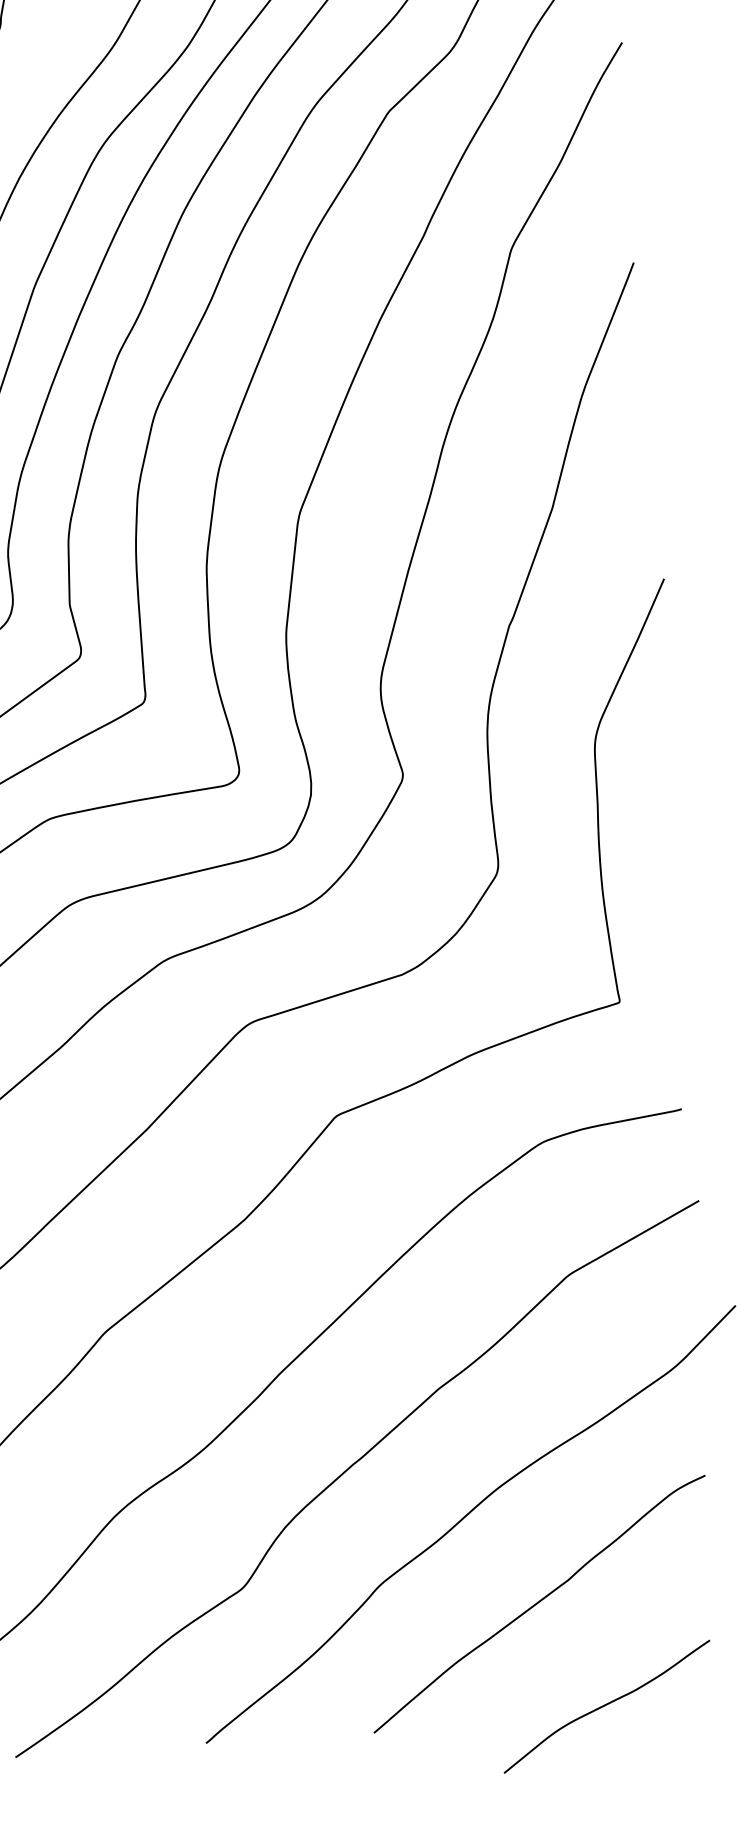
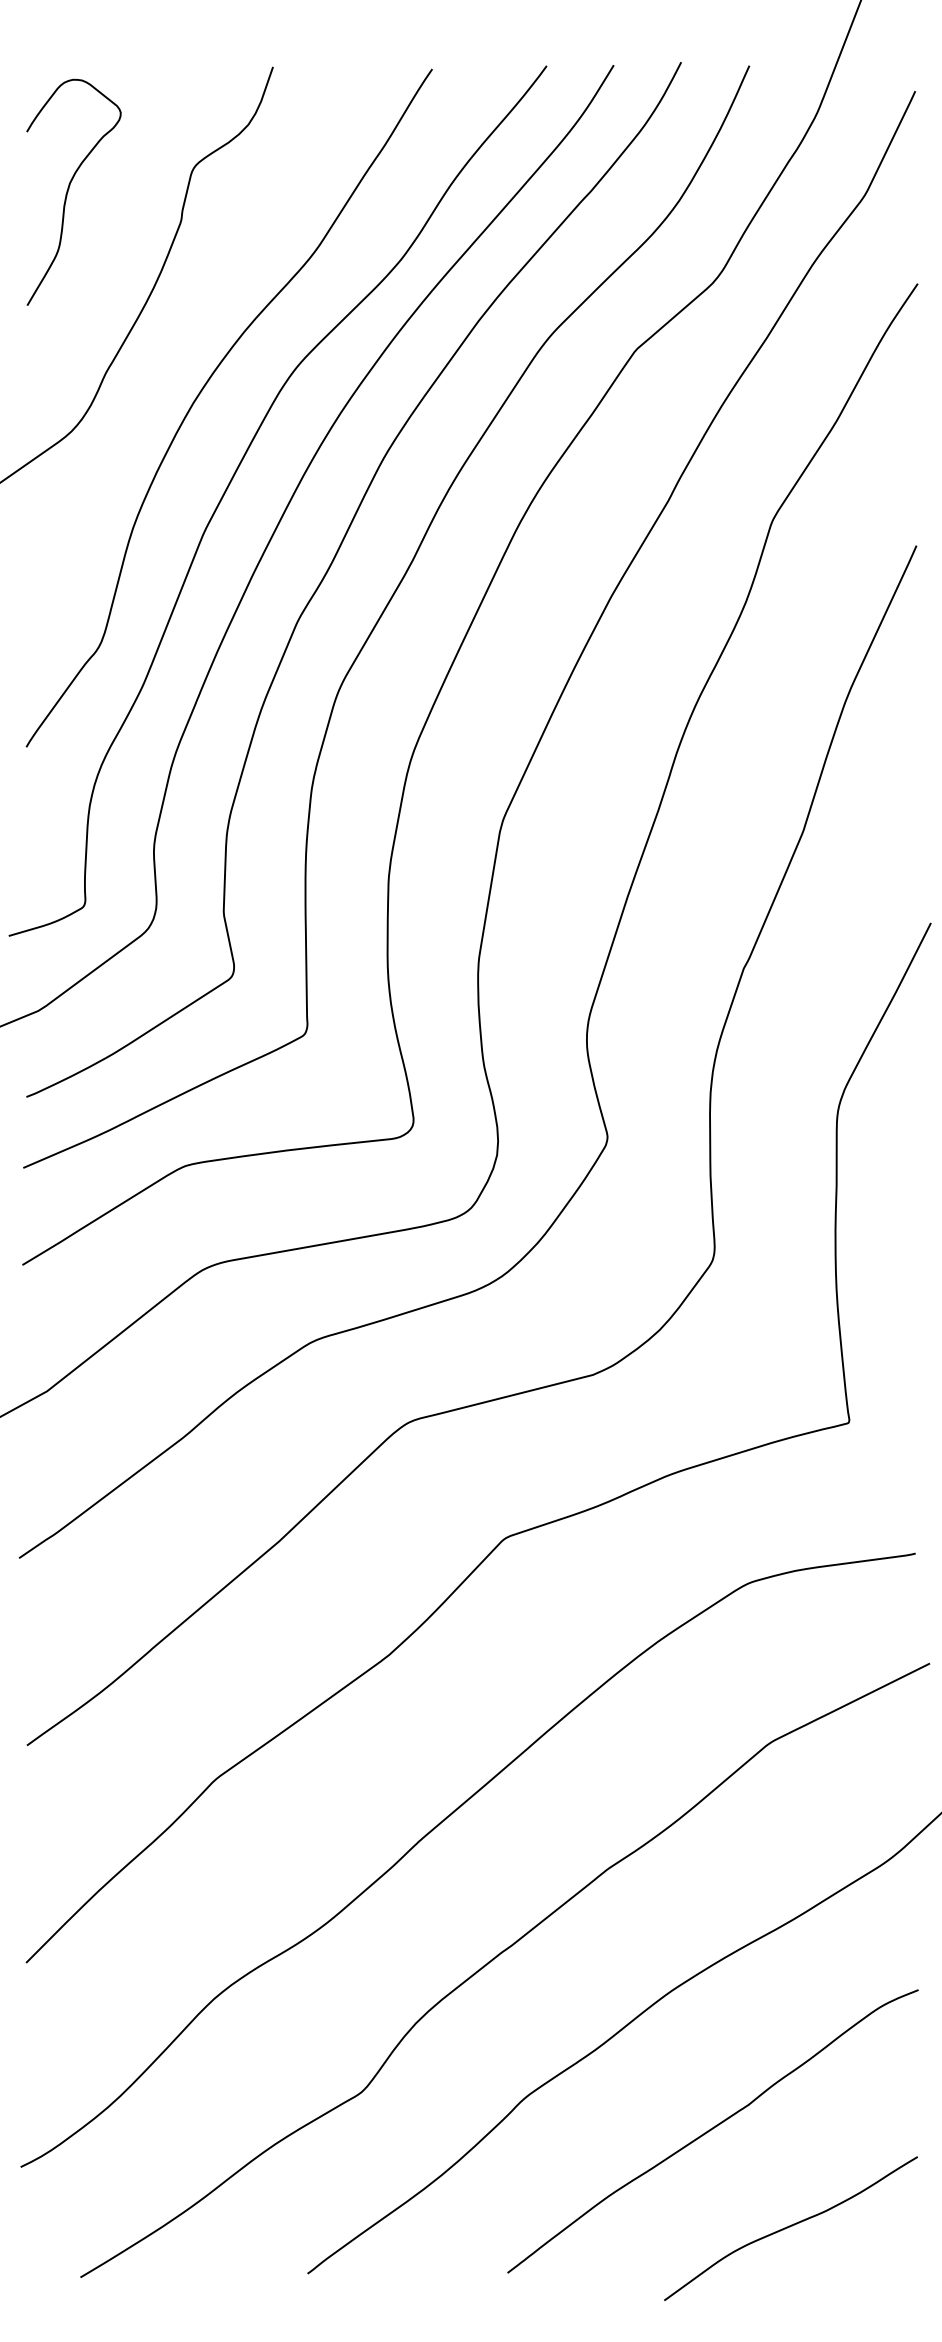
curve: (606, 1705) -> (790, 2227), moved

